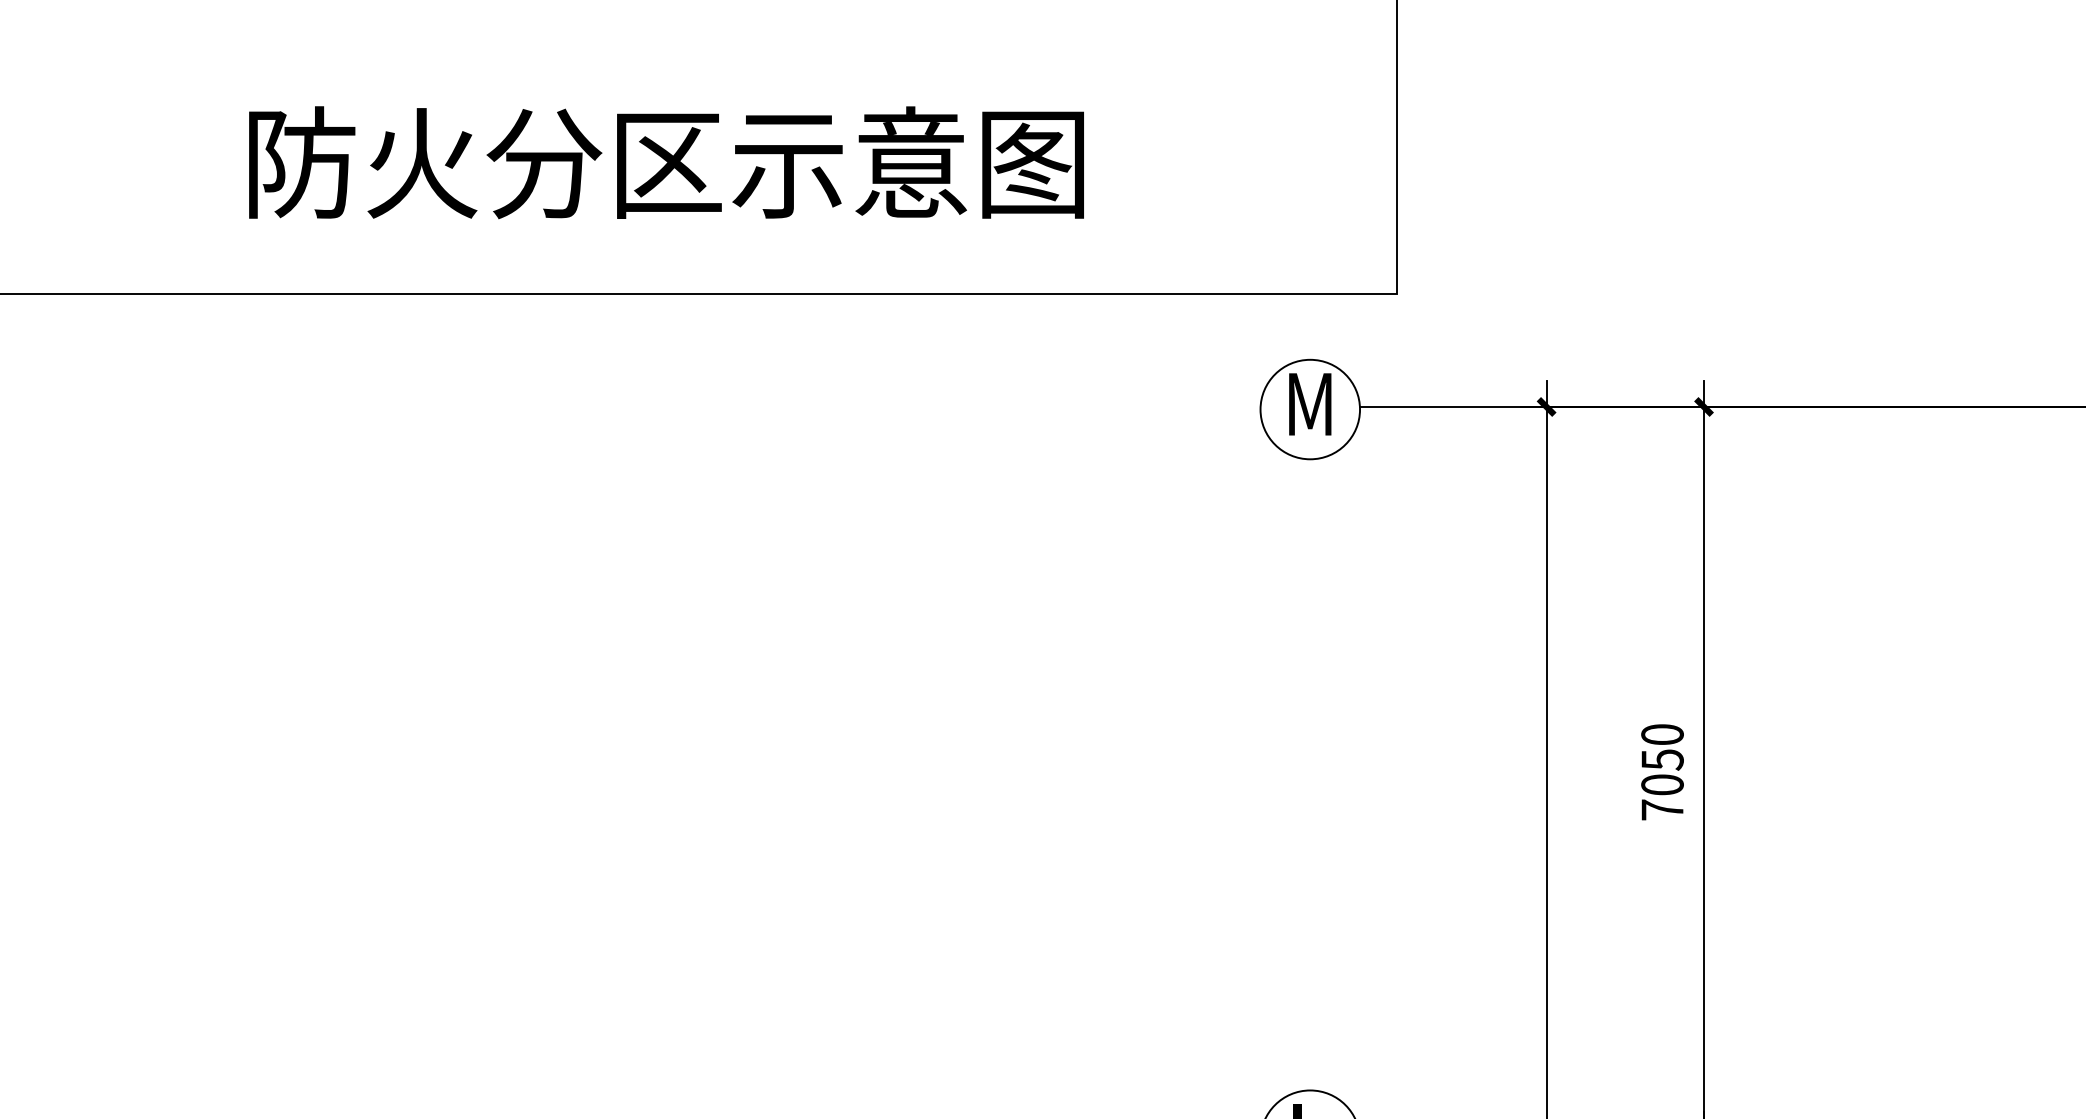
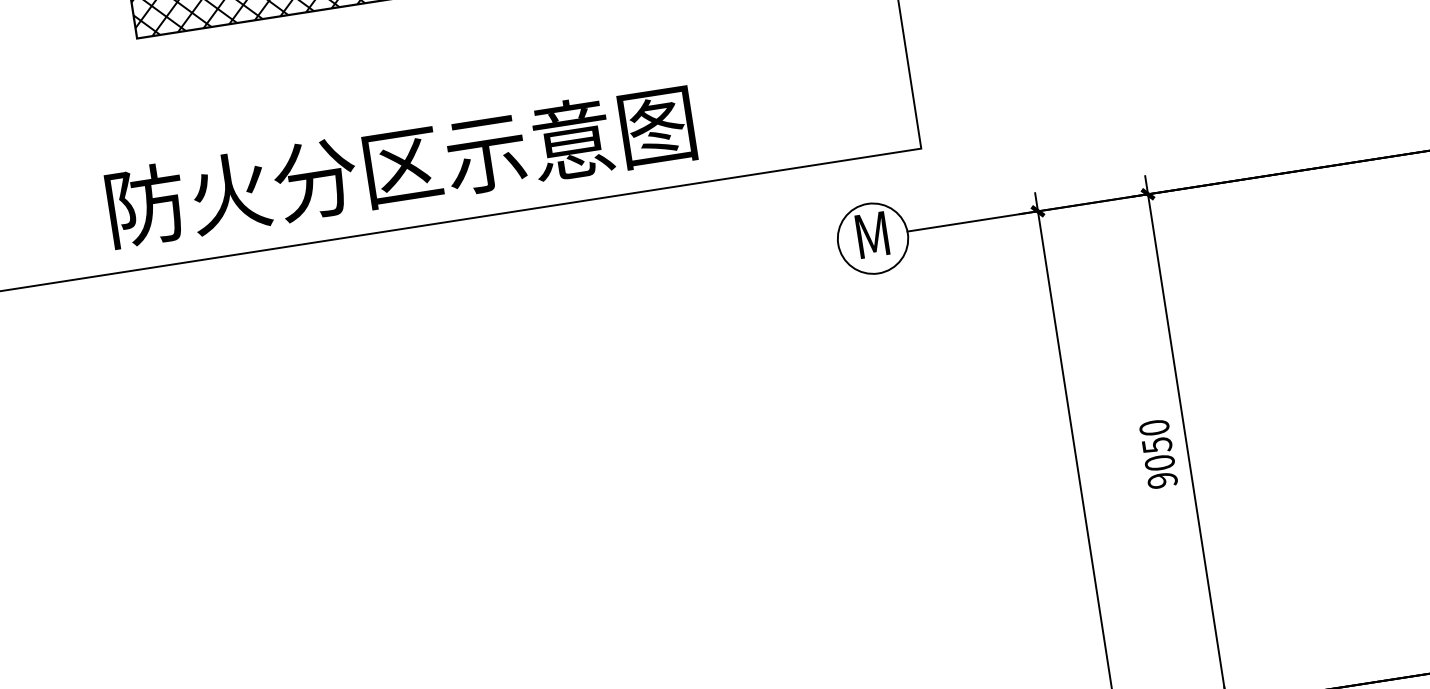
text: (666, 162) -> (400, 165), moved
text: (1662, 809) -> (1162, 480), 7050 -> 9050

